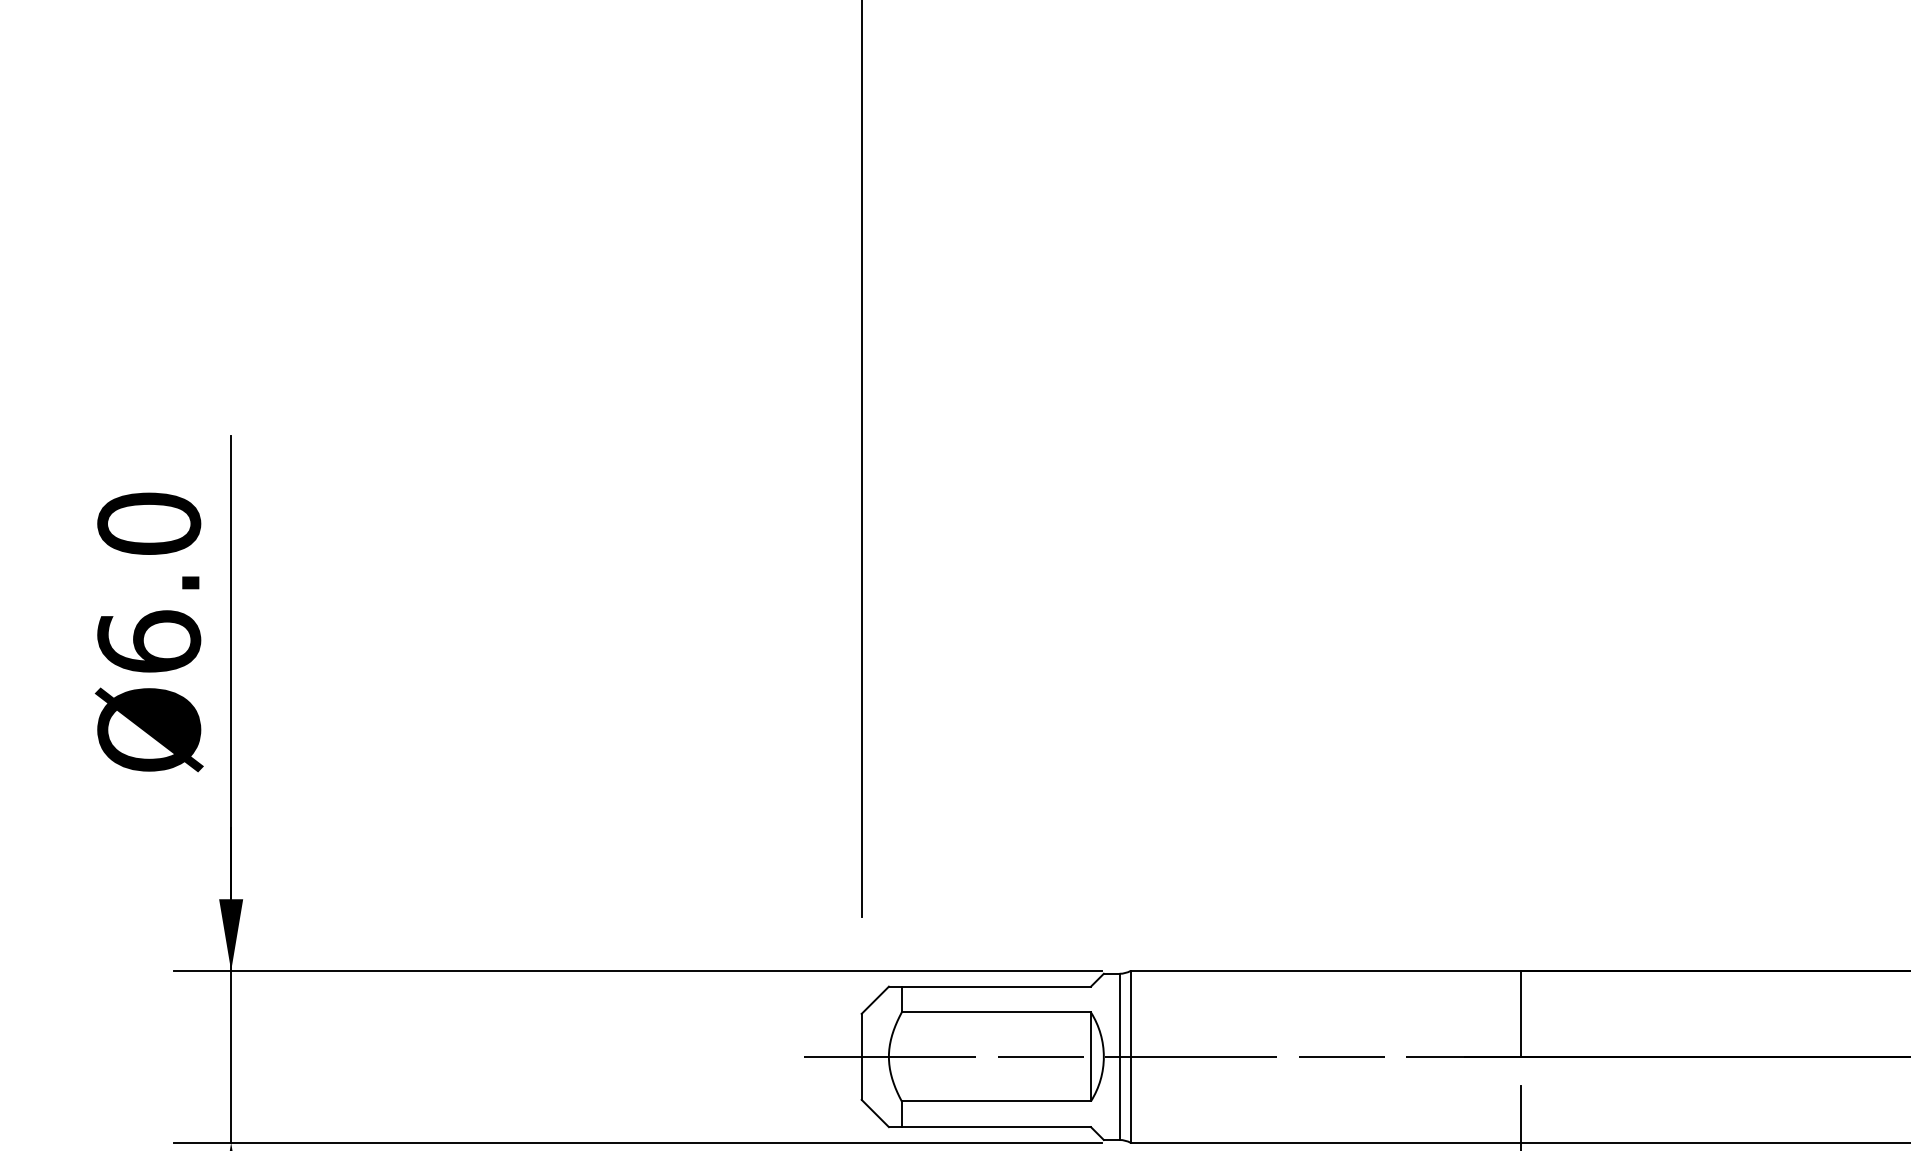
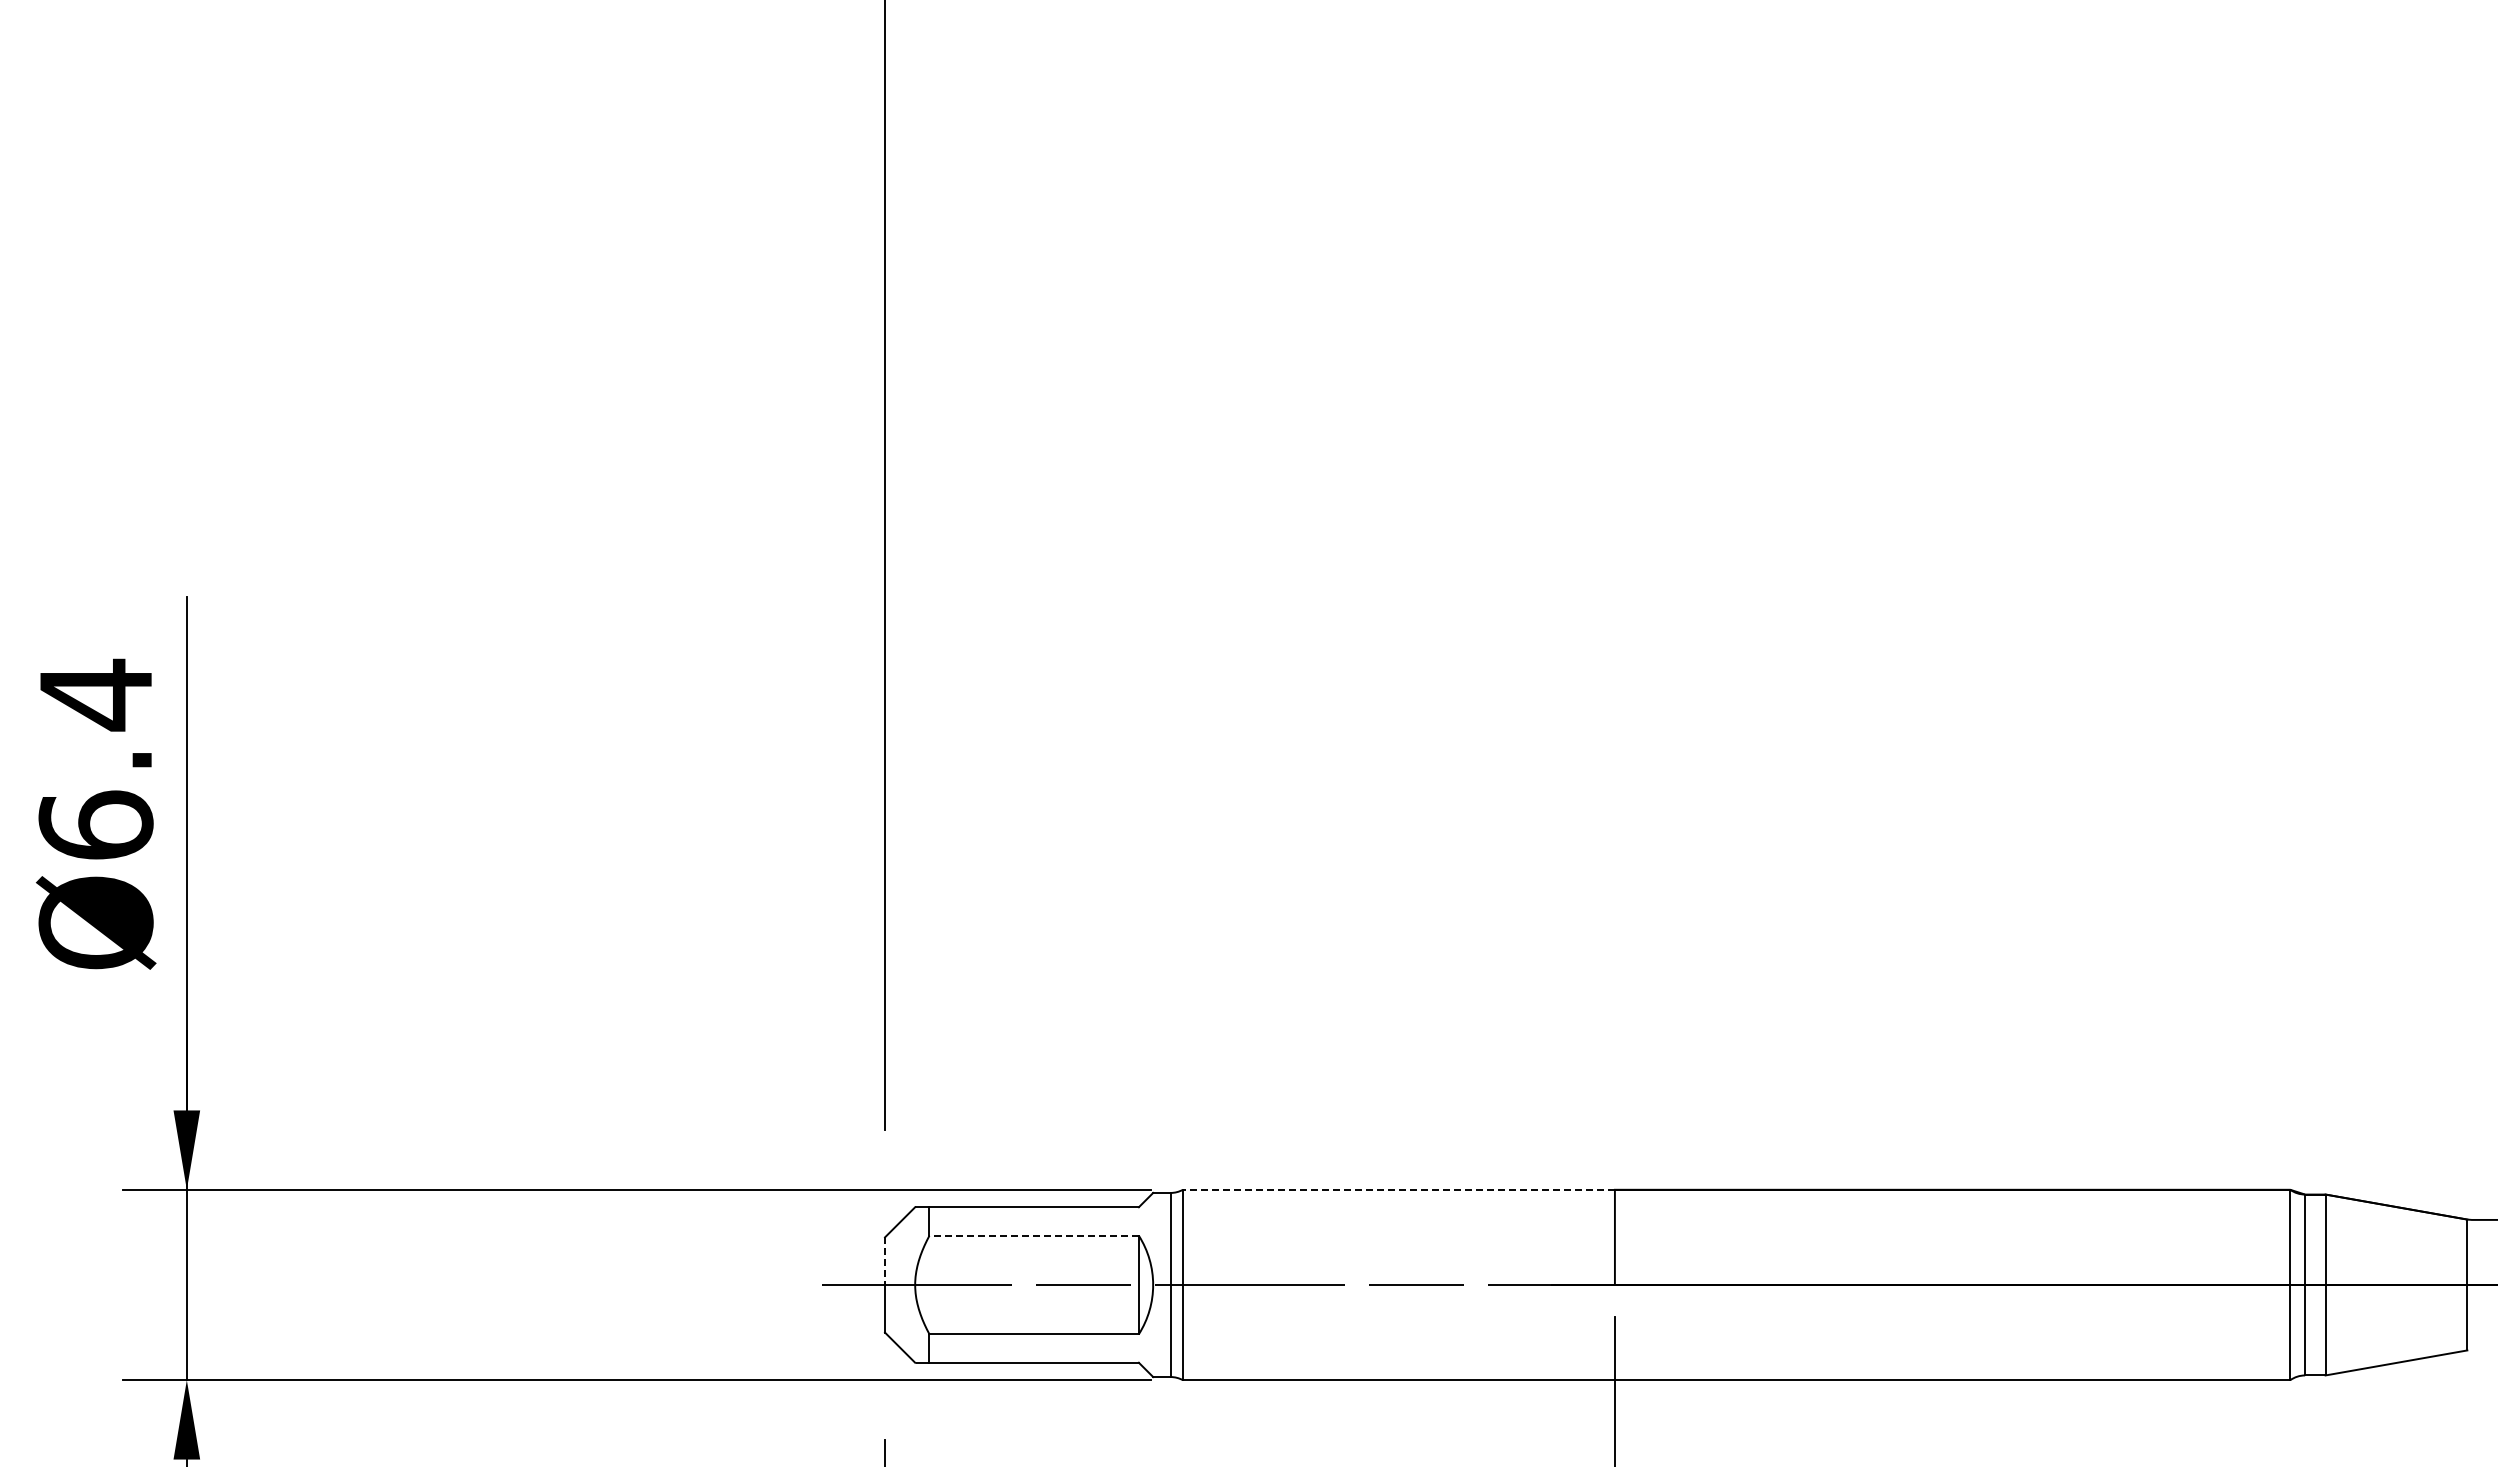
text: (148, 523) -> (95, 694), Ø6.0 -> Ø6.4
line: (1325, 970) -> (1398, 1189), solid -> dashed
line: (996, 1012) -> (1034, 1235), solid -> dashed
line: (862, 1035) -> (885, 1261), solid -> dashed

